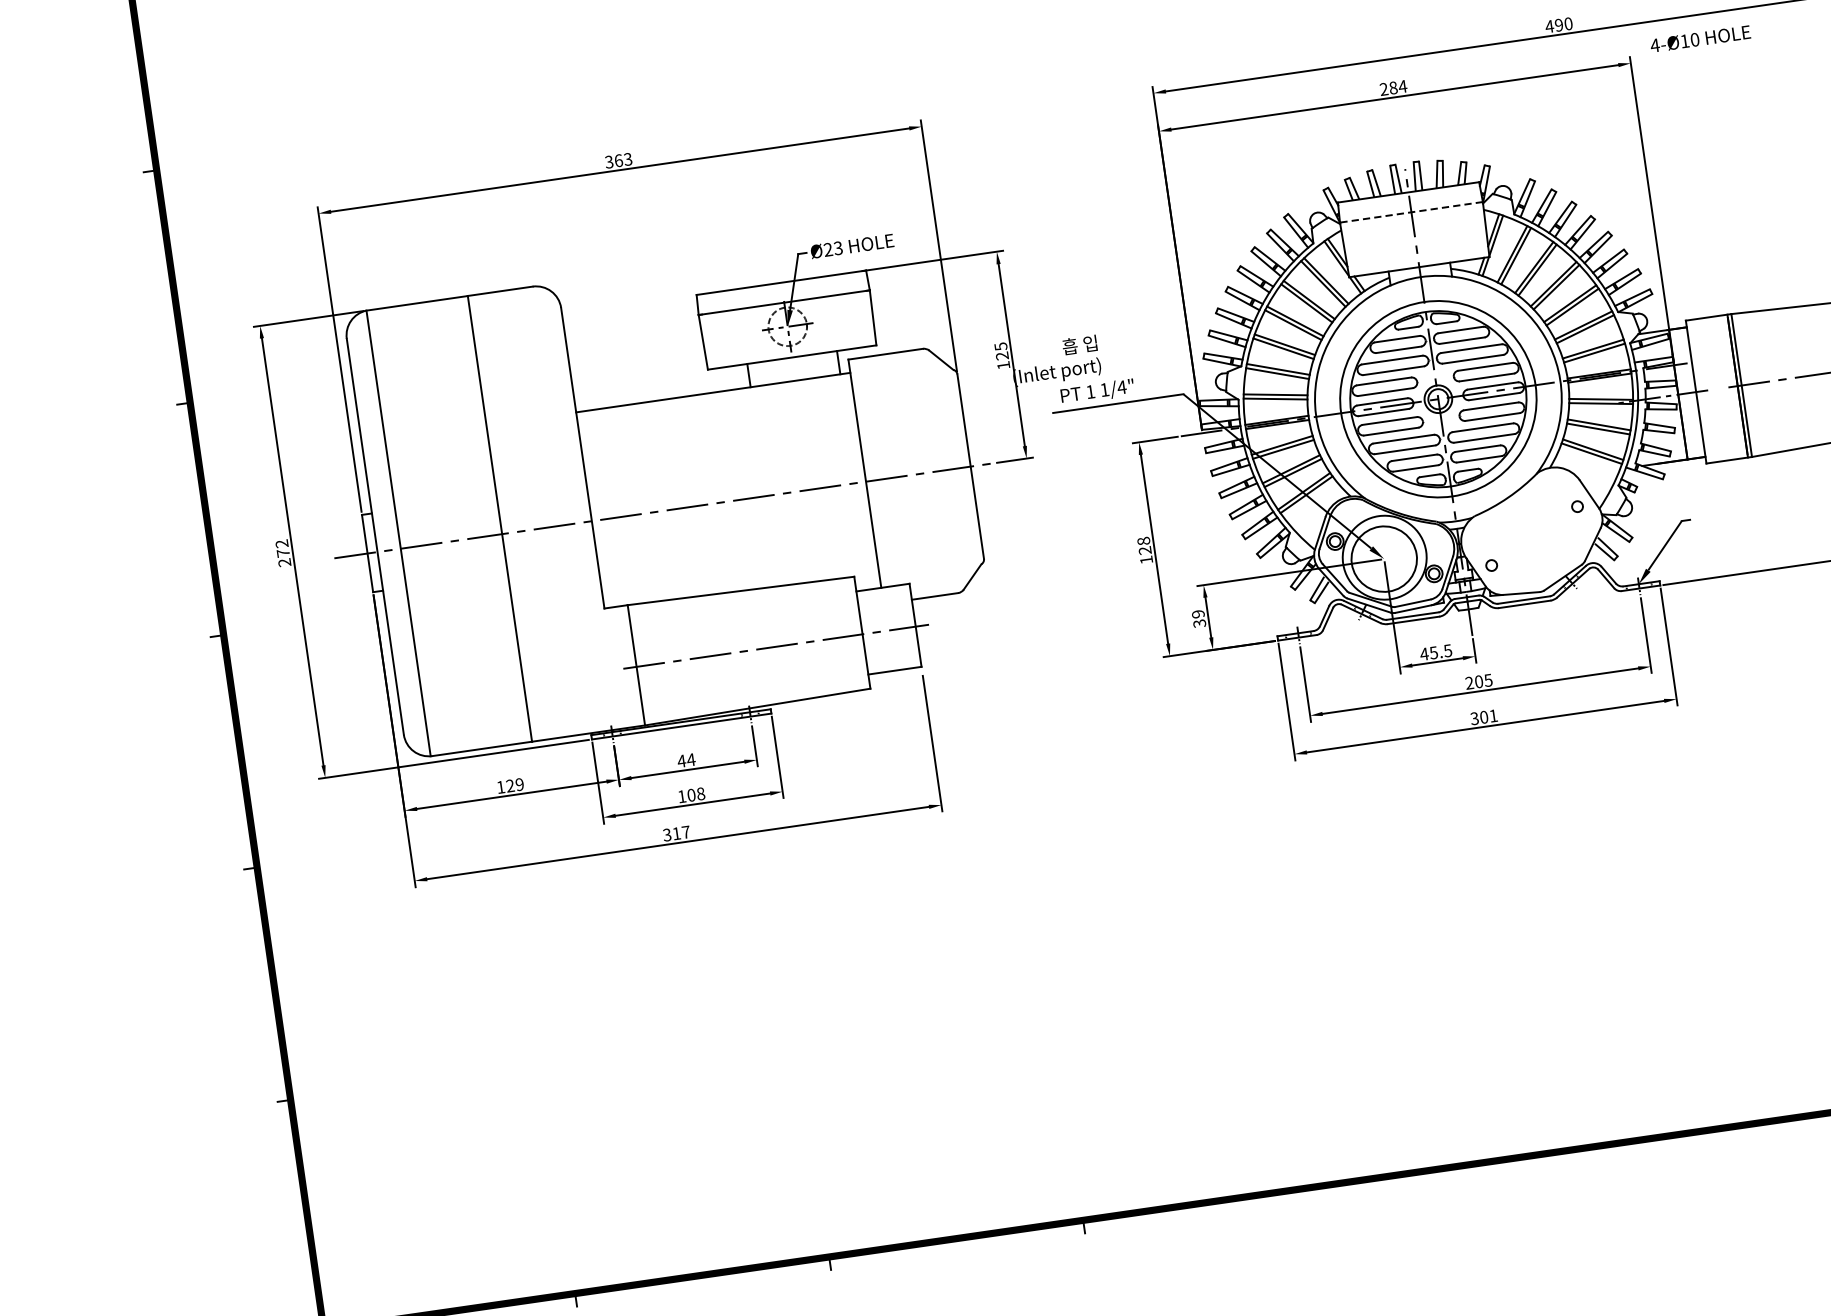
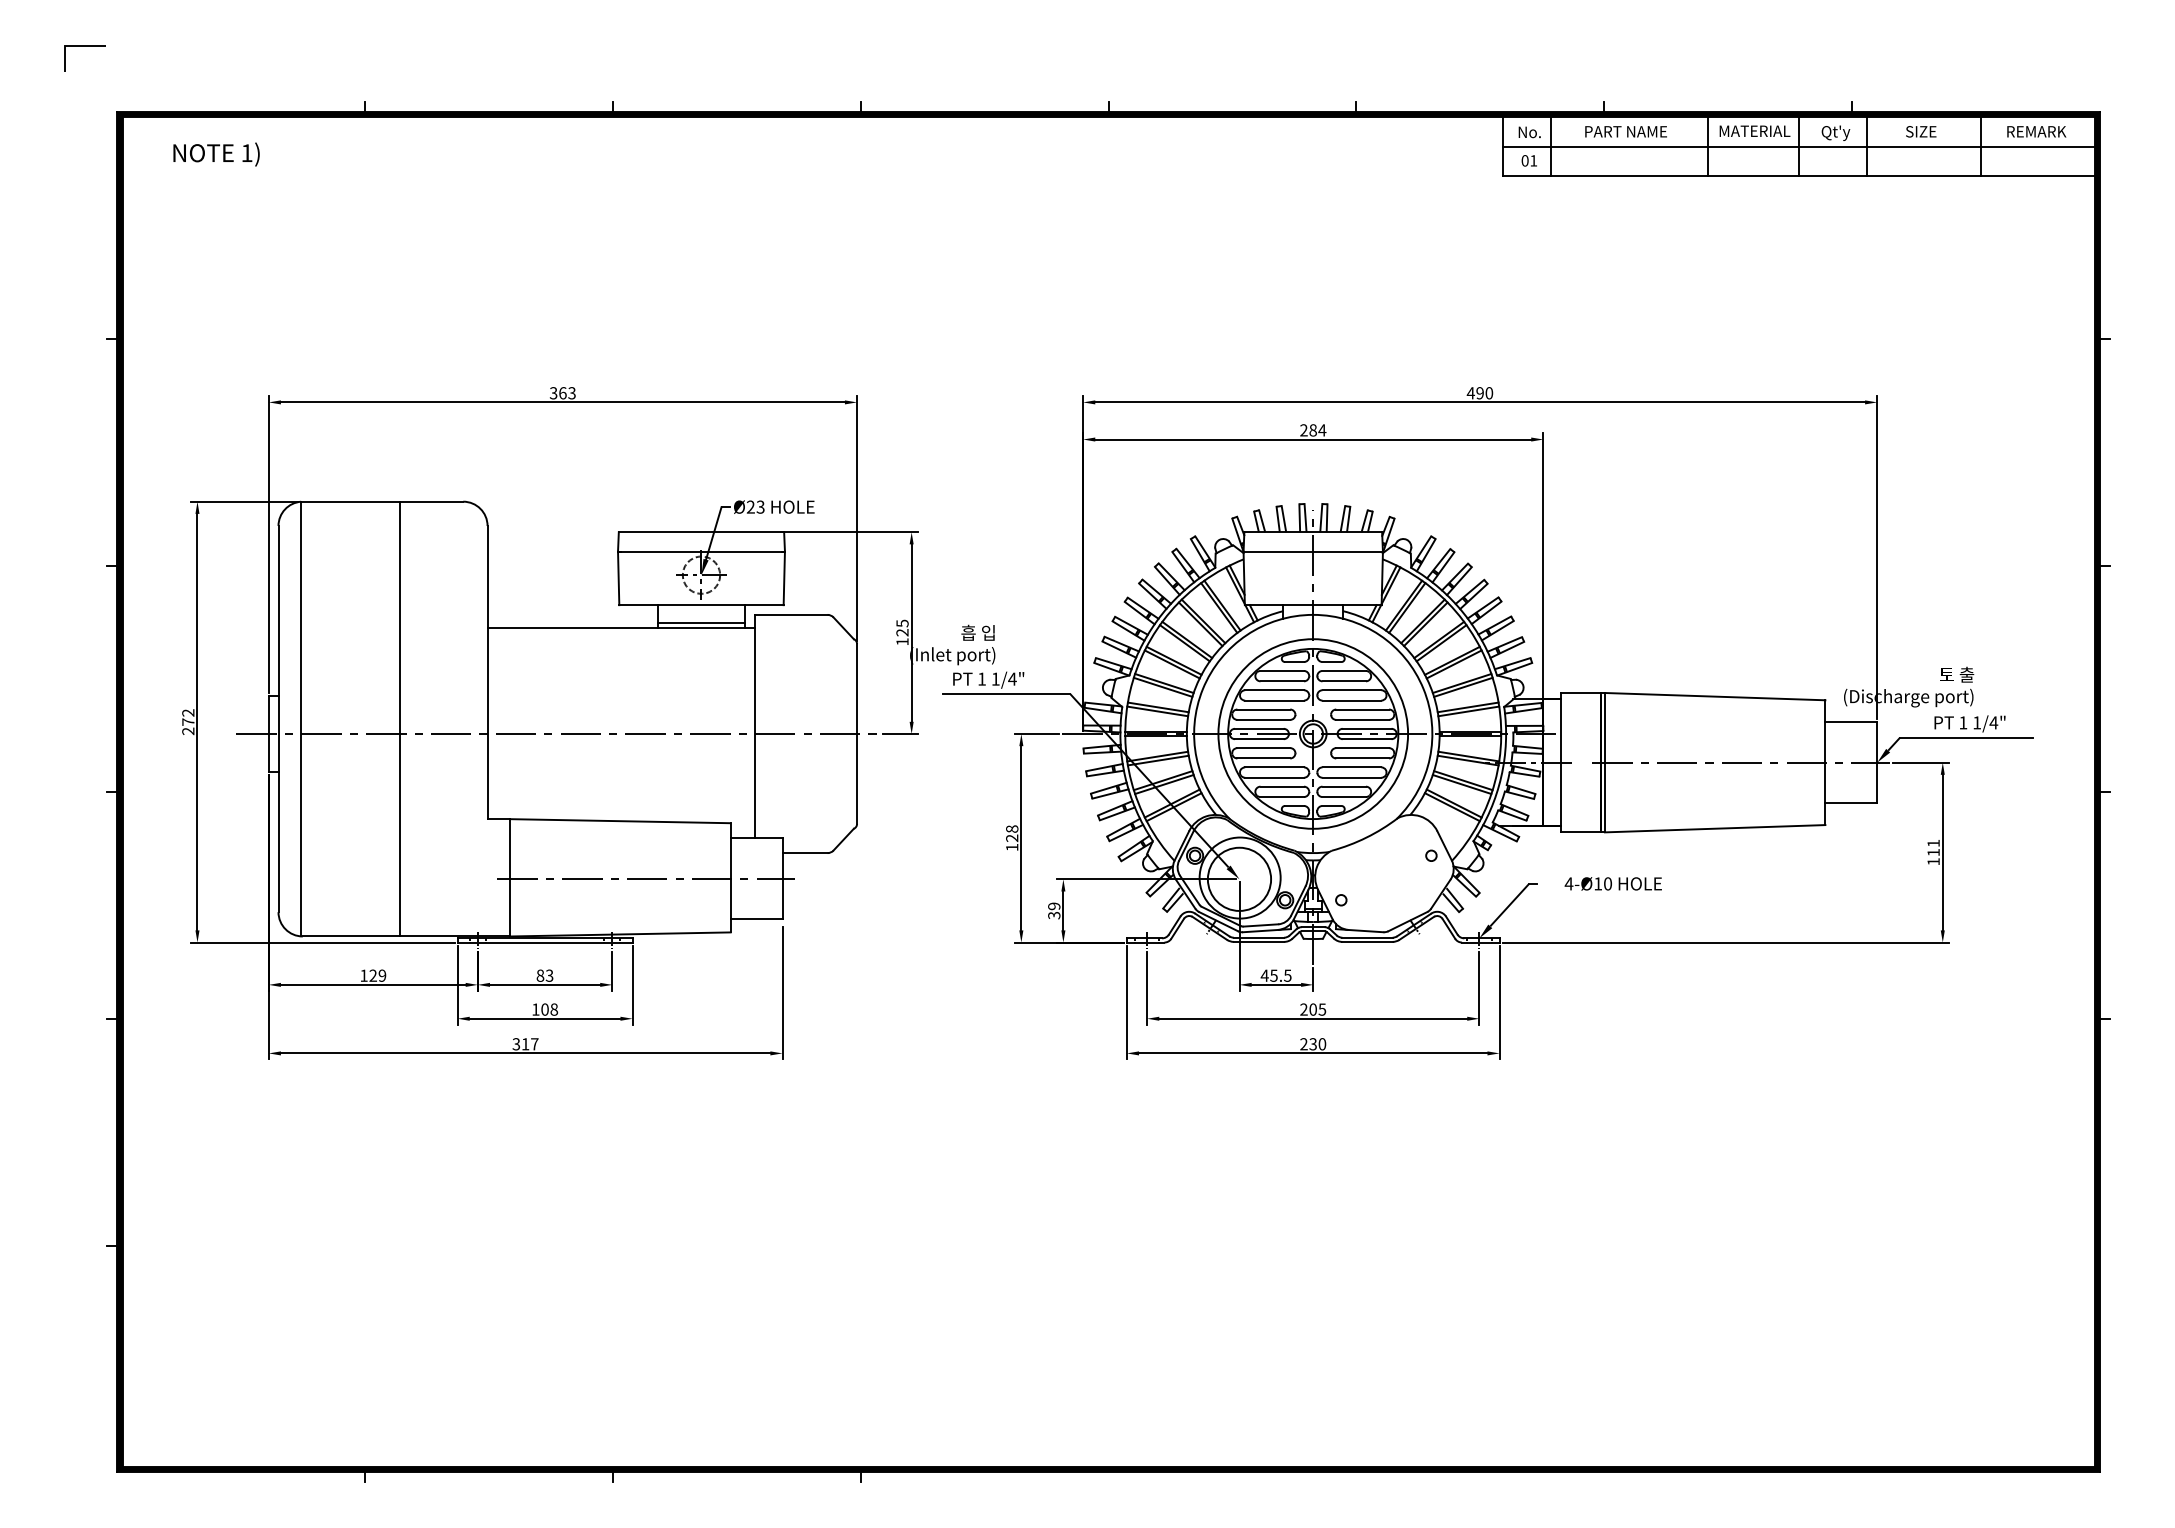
text: (1699, 38) -> (1612, 883), moved
line: (1411, 212) -> (1313, 551), dashed -> solid
line: (794, 375) -> (701, 622), added
text: (1484, 717) -> (1313, 1044), 301 -> 230
text: (685, 760) -> (544, 975), 44 -> 83

